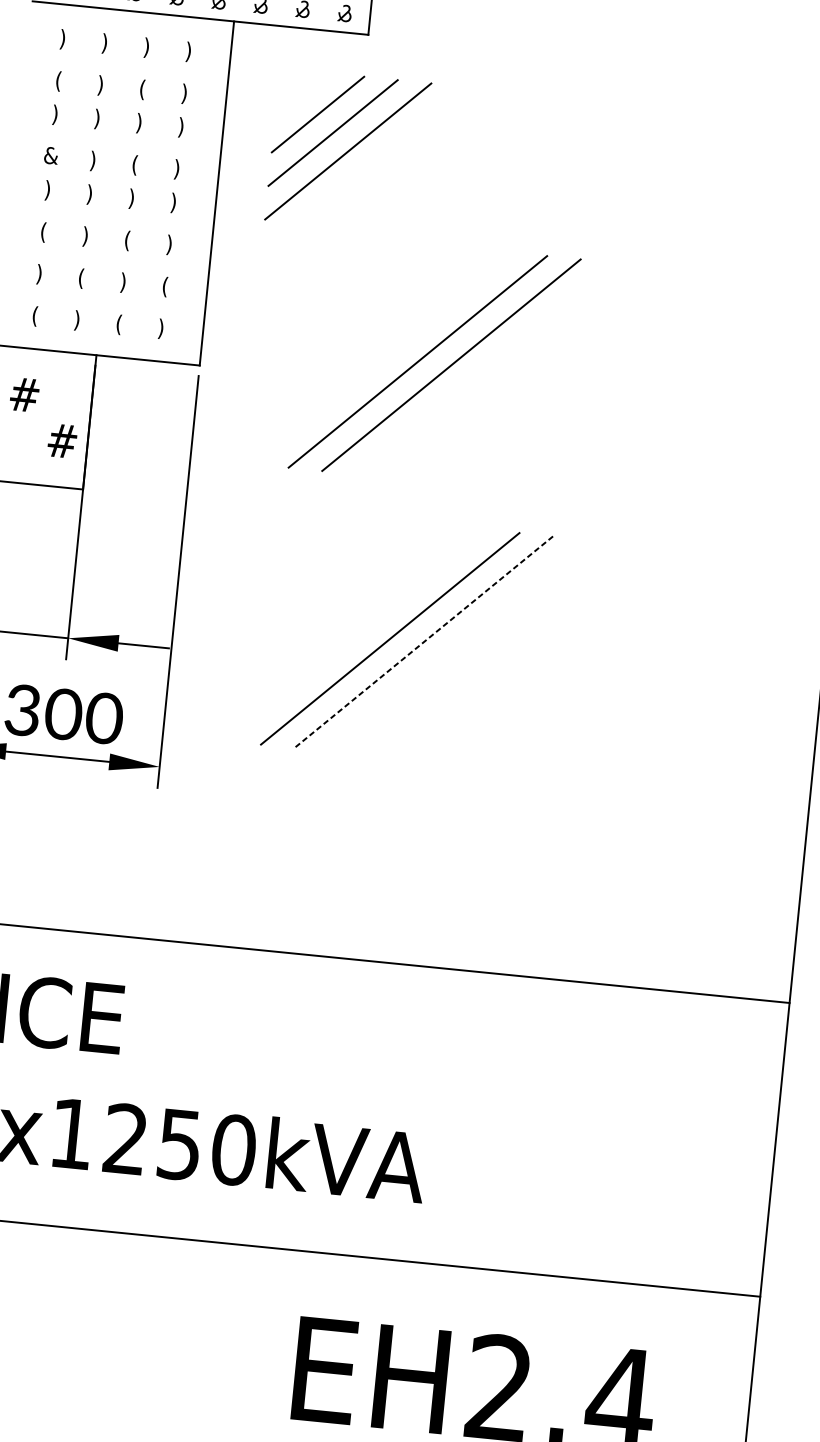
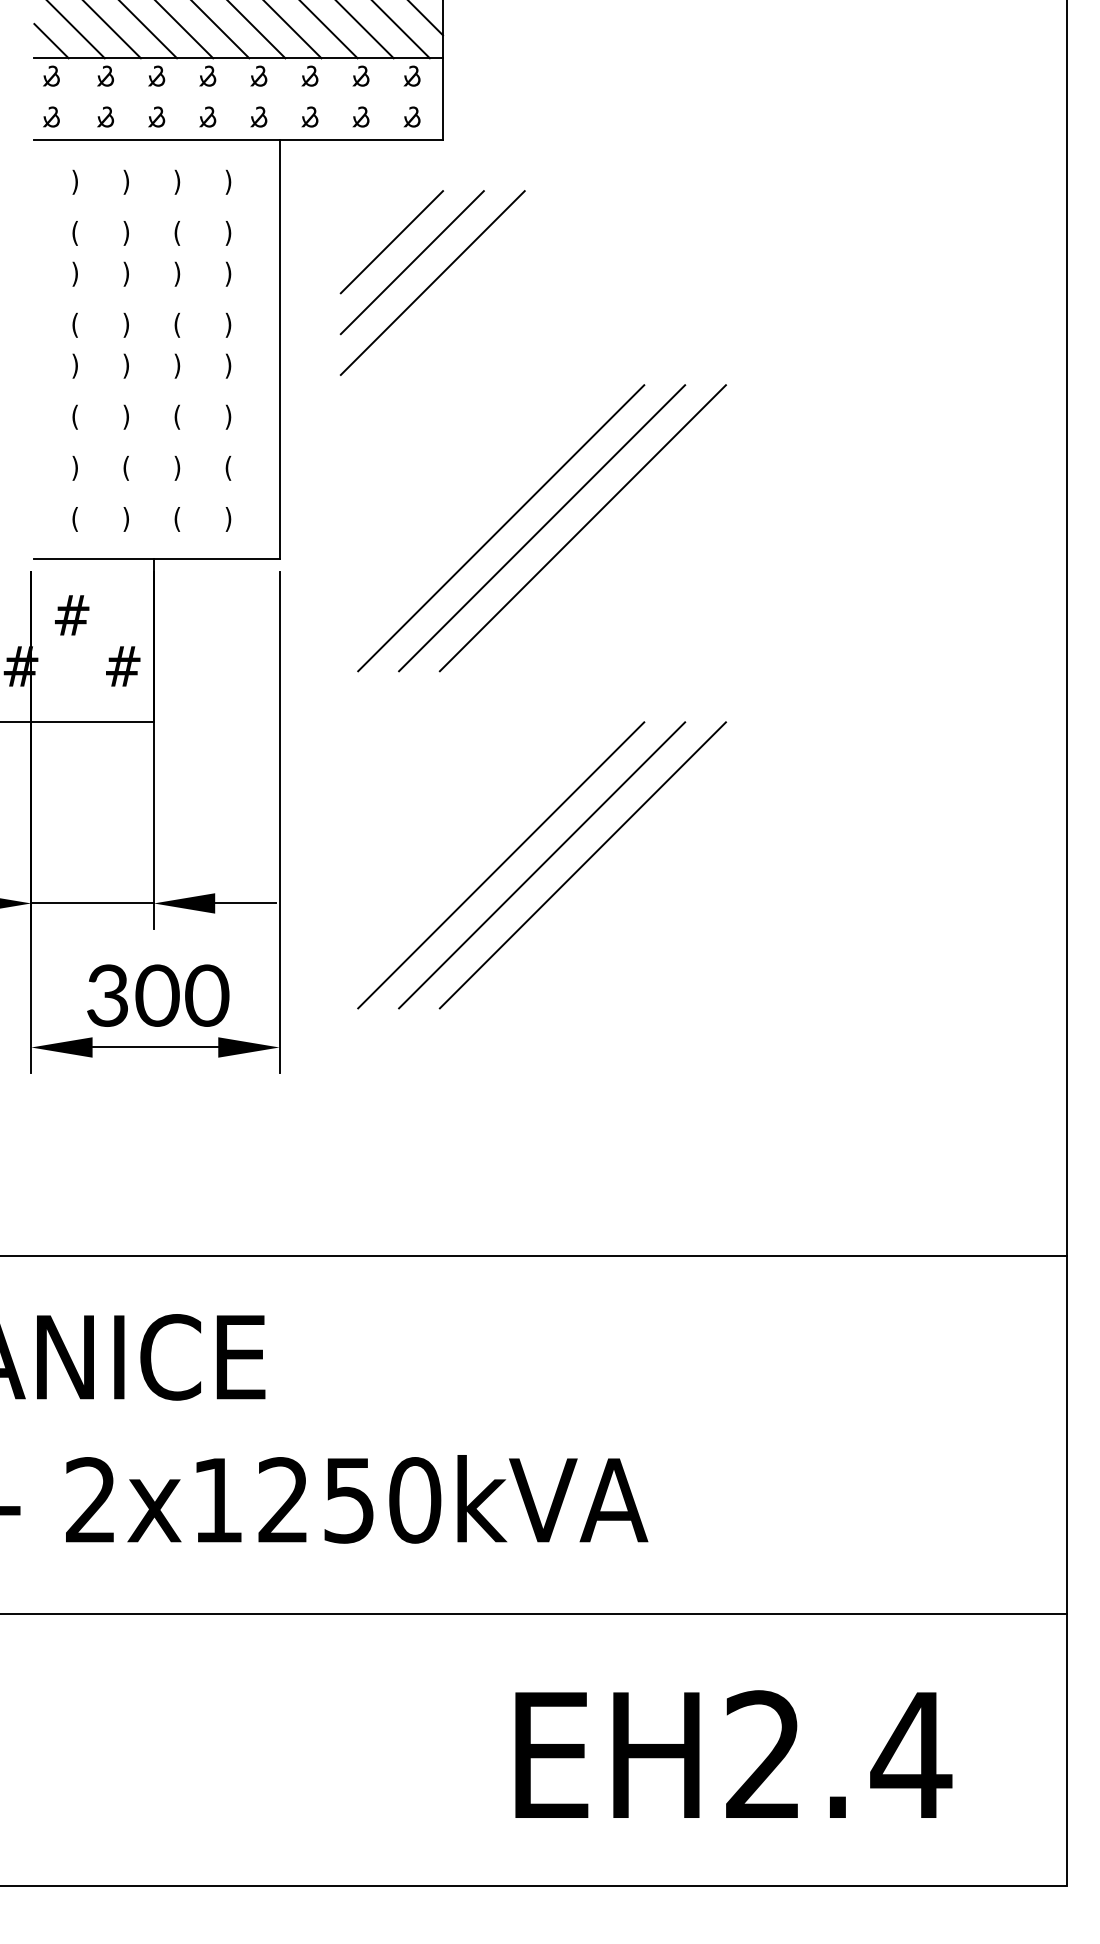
text: (51, 156) -> (75, 324), & -> (
line: (384, 358) -> (501, 528), added
line: (356, 635) -> (501, 865), added
line: (423, 642) -> (582, 865), dashed -> solid

